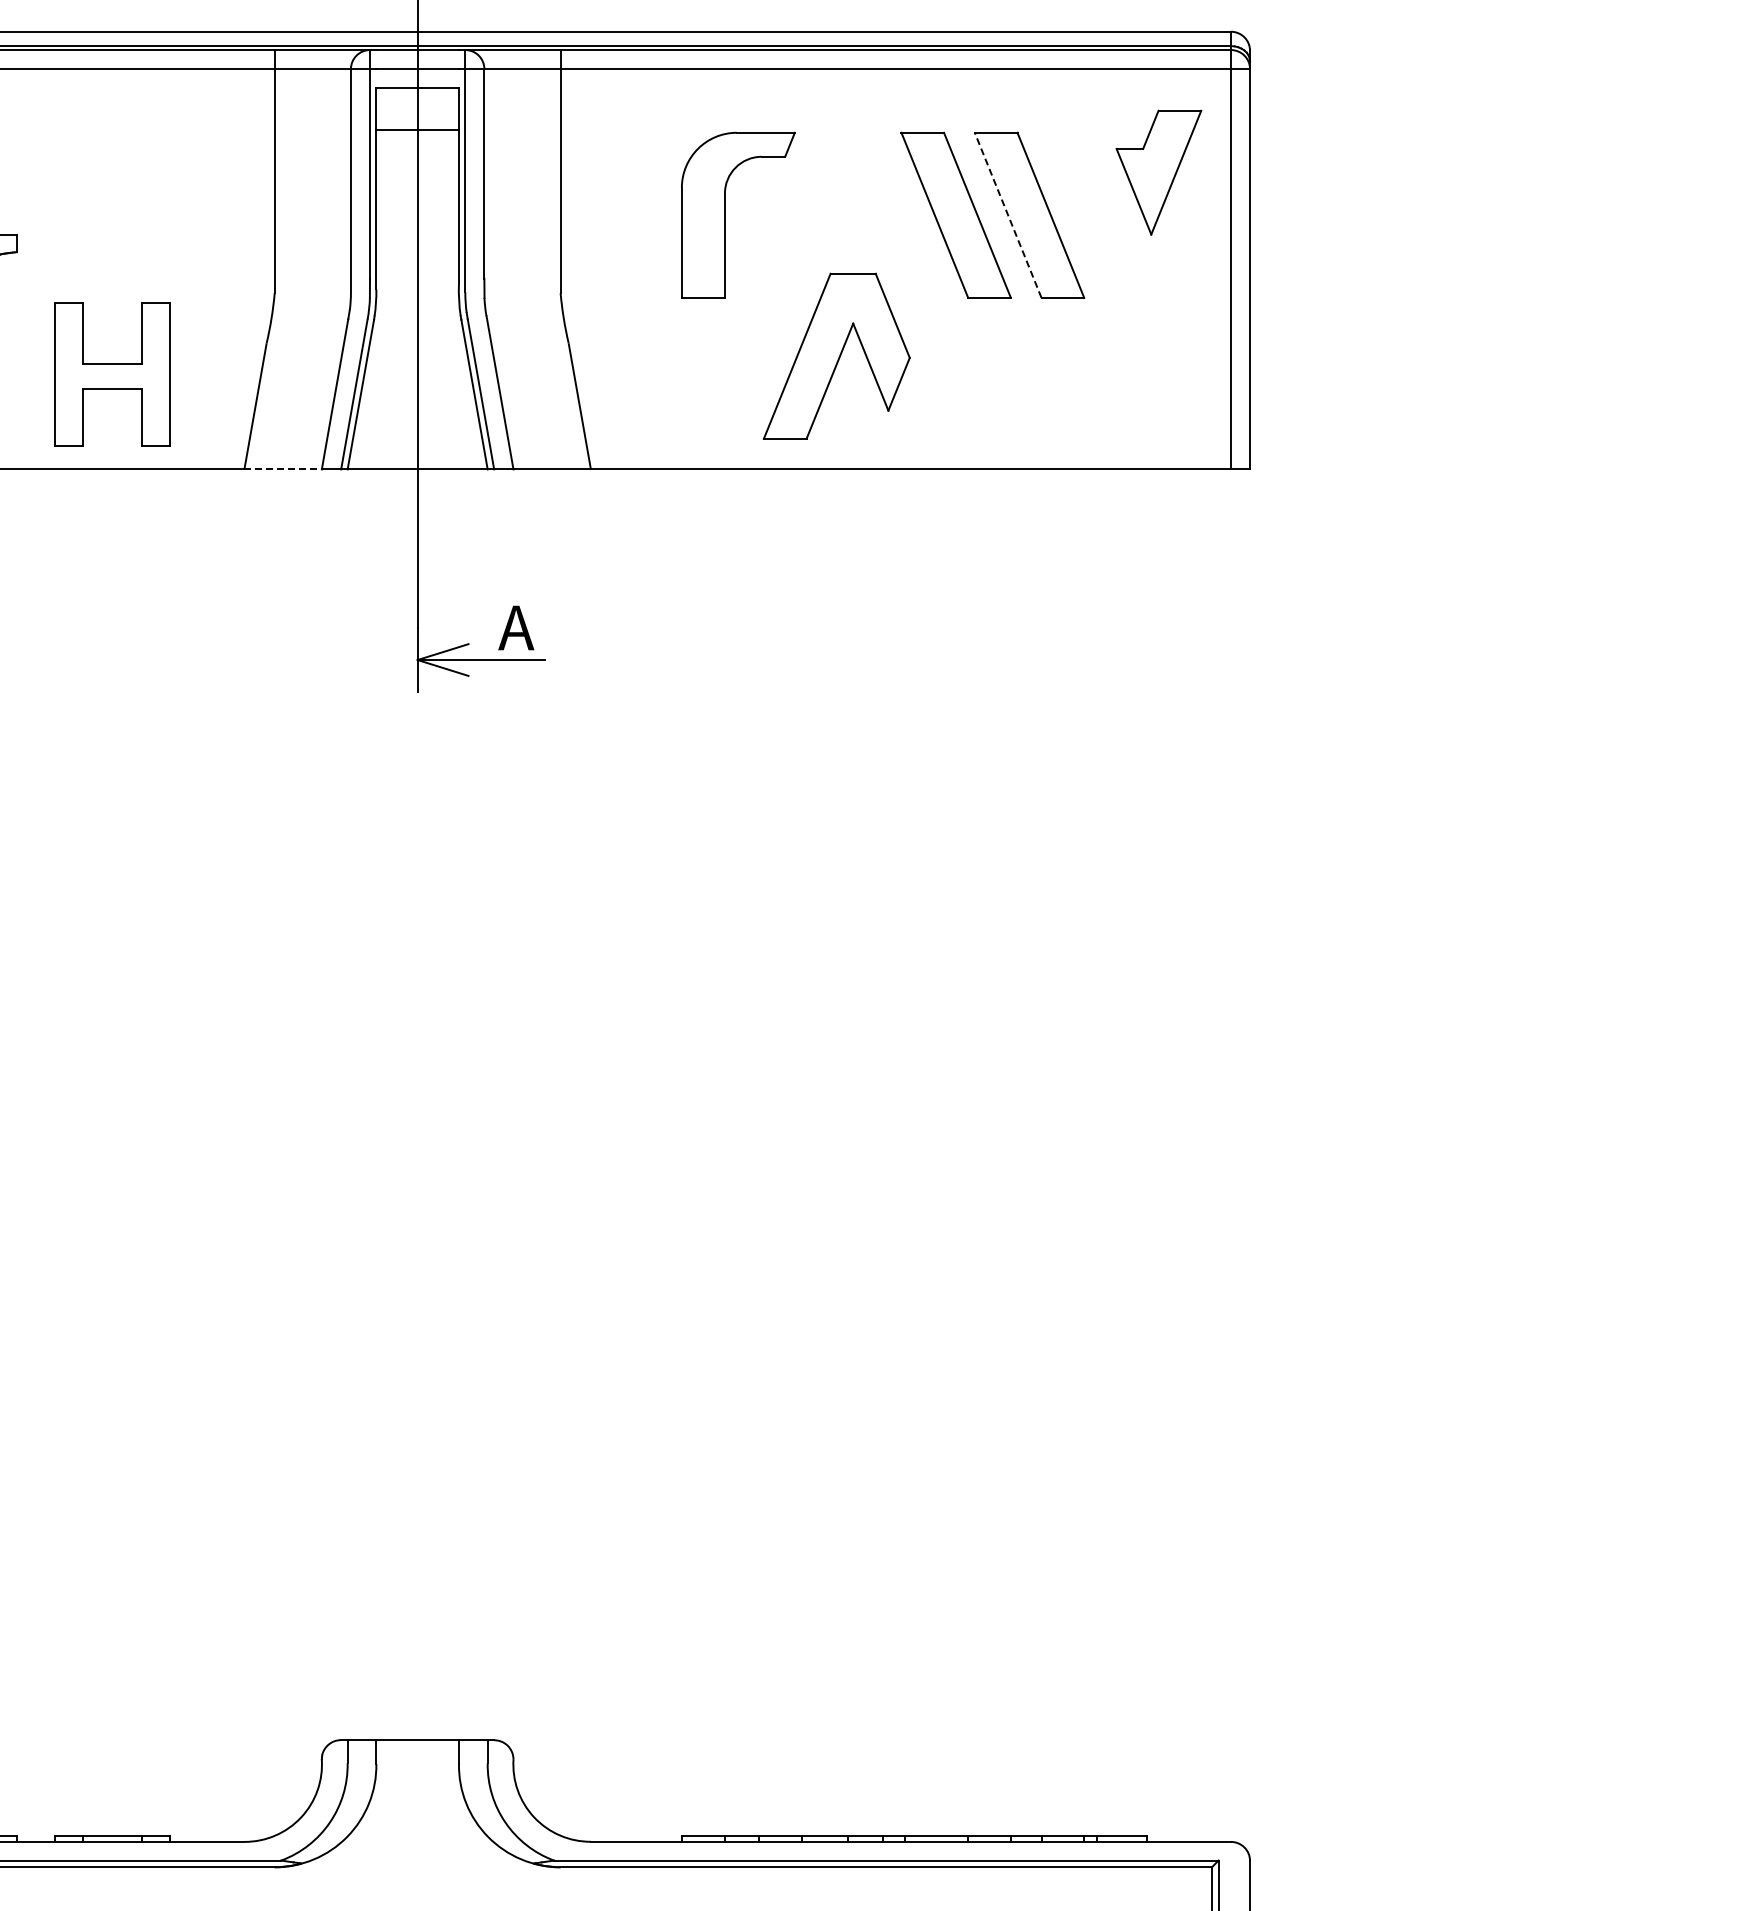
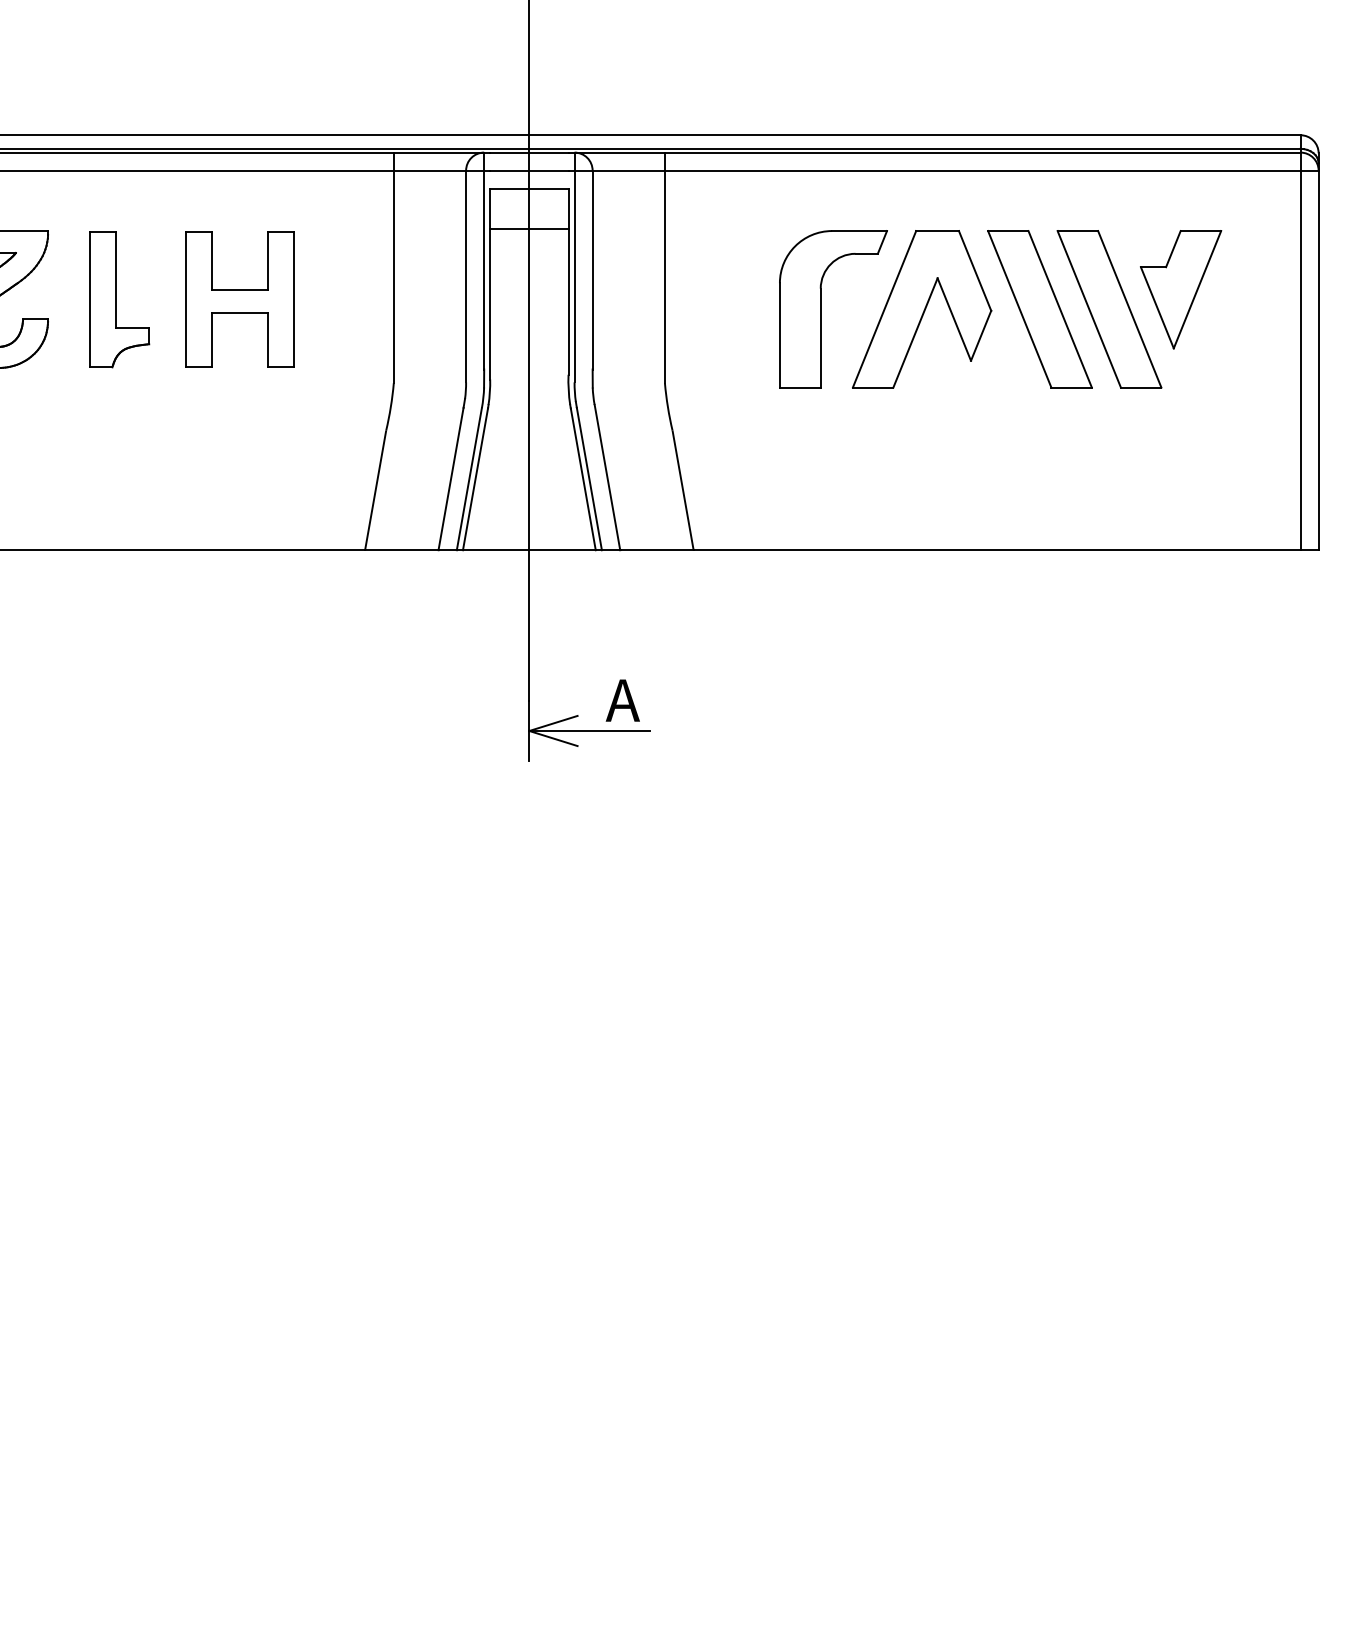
part: (1158, 172) -> (1180, 289), moved
line: (1007, 214) -> (1088, 308), dashed -> solid
part: (836, 355) -> (921, 308), moved
part: (112, 374) -> (240, 299), moved
line: (283, 469) -> (402, 550), dashed -> solid

